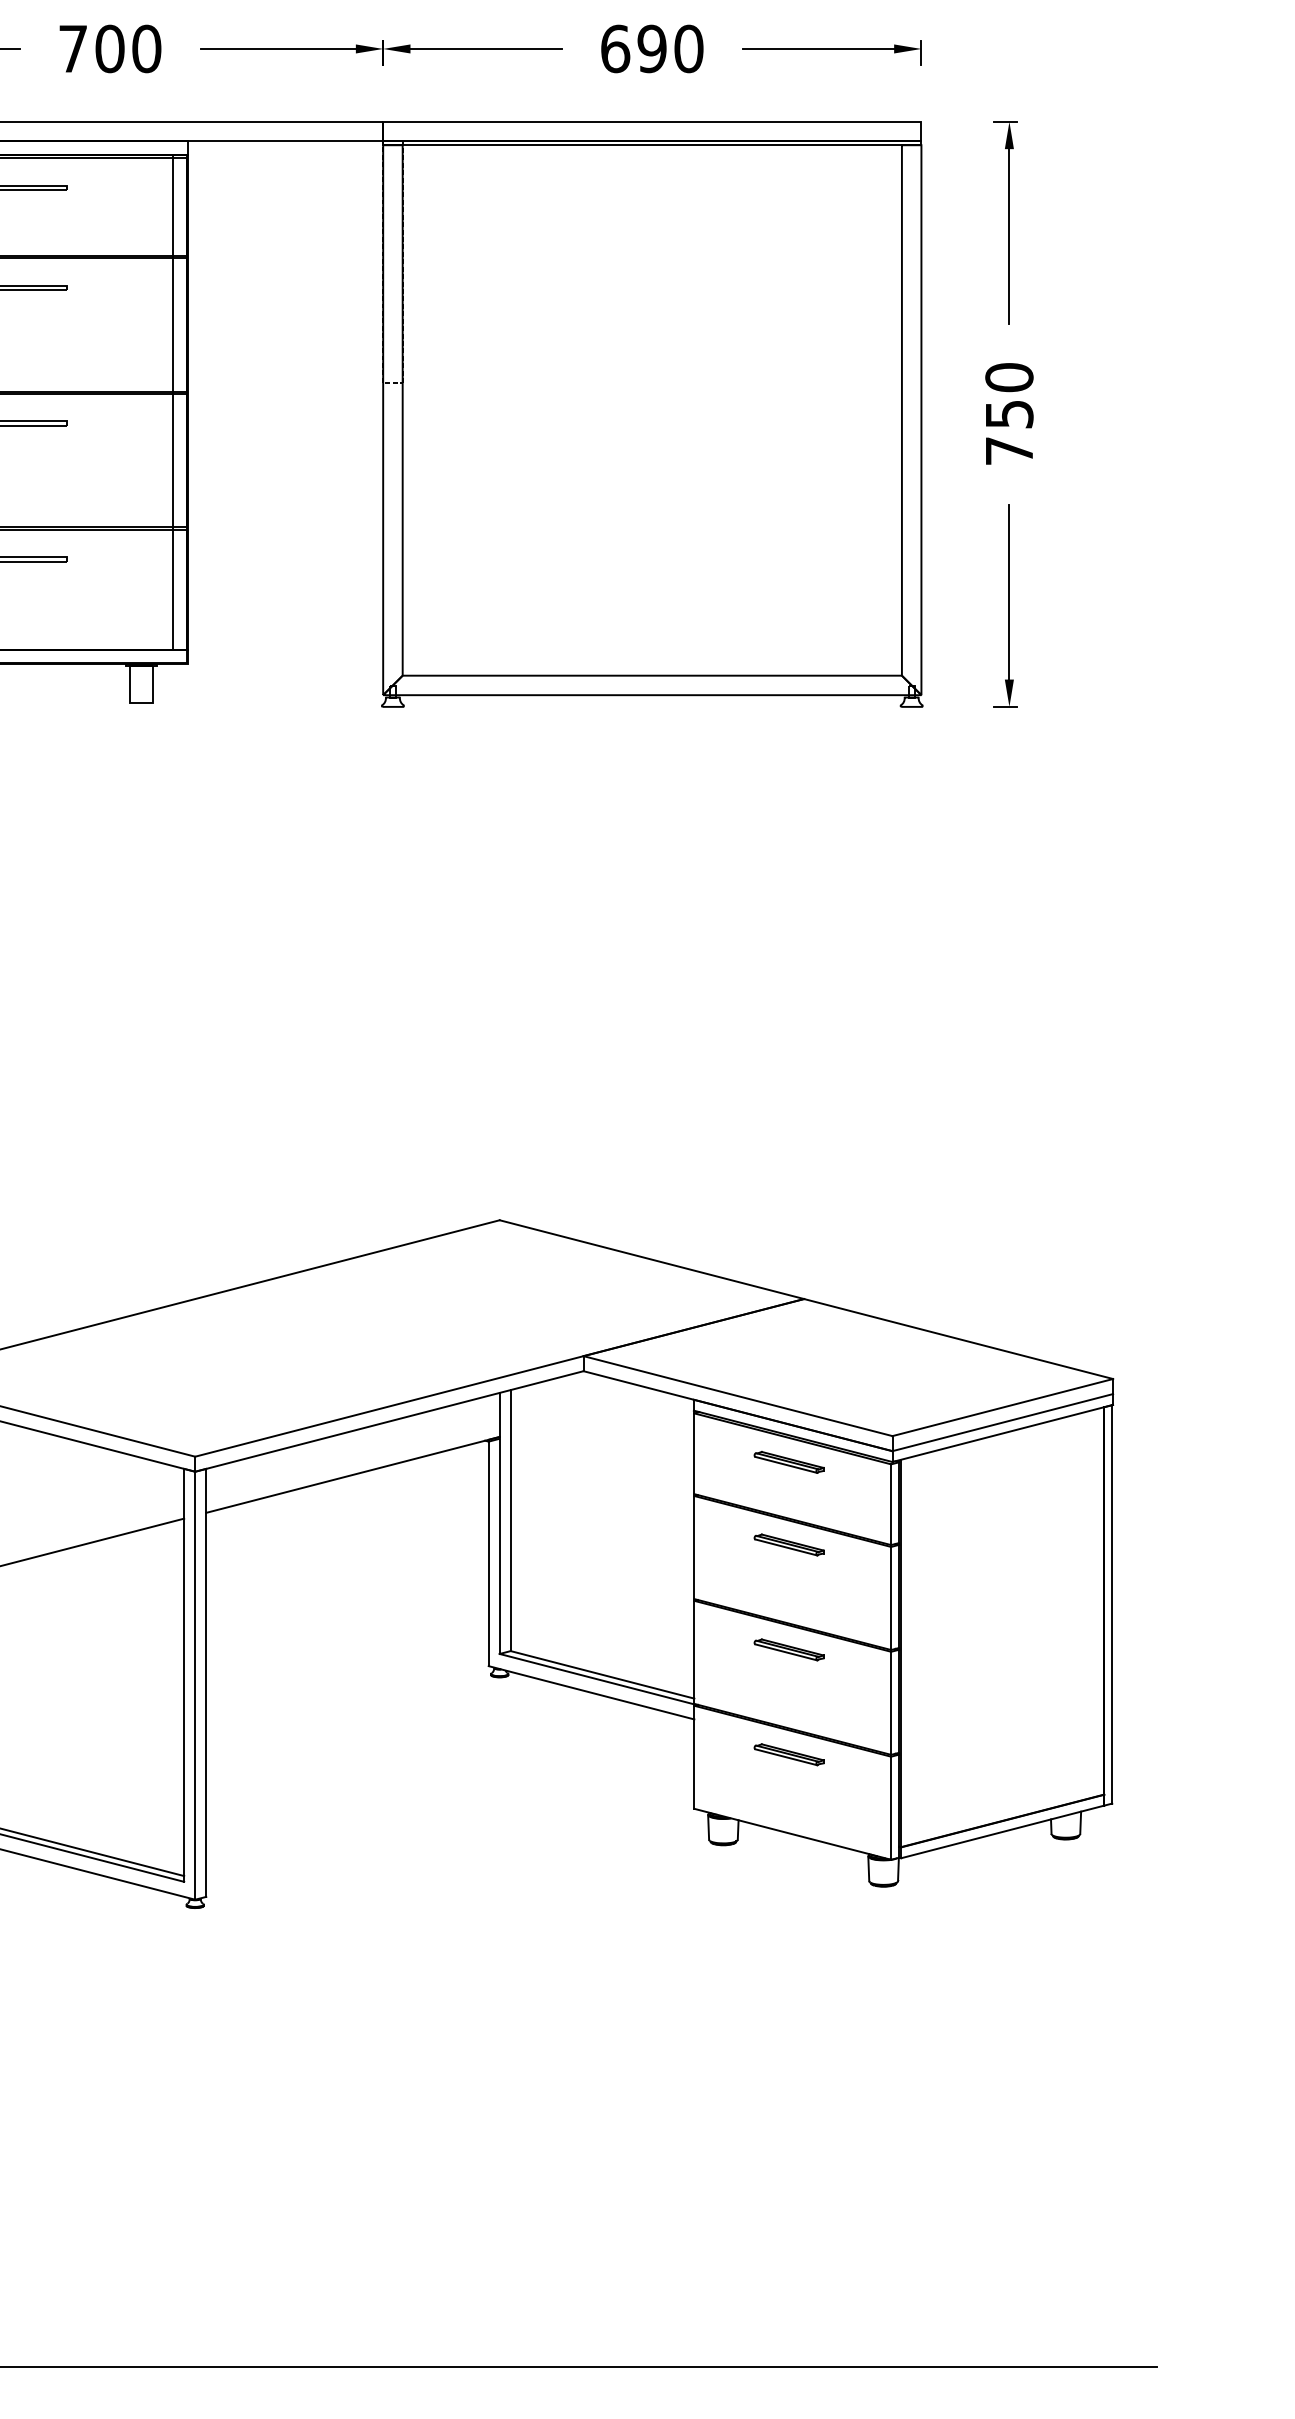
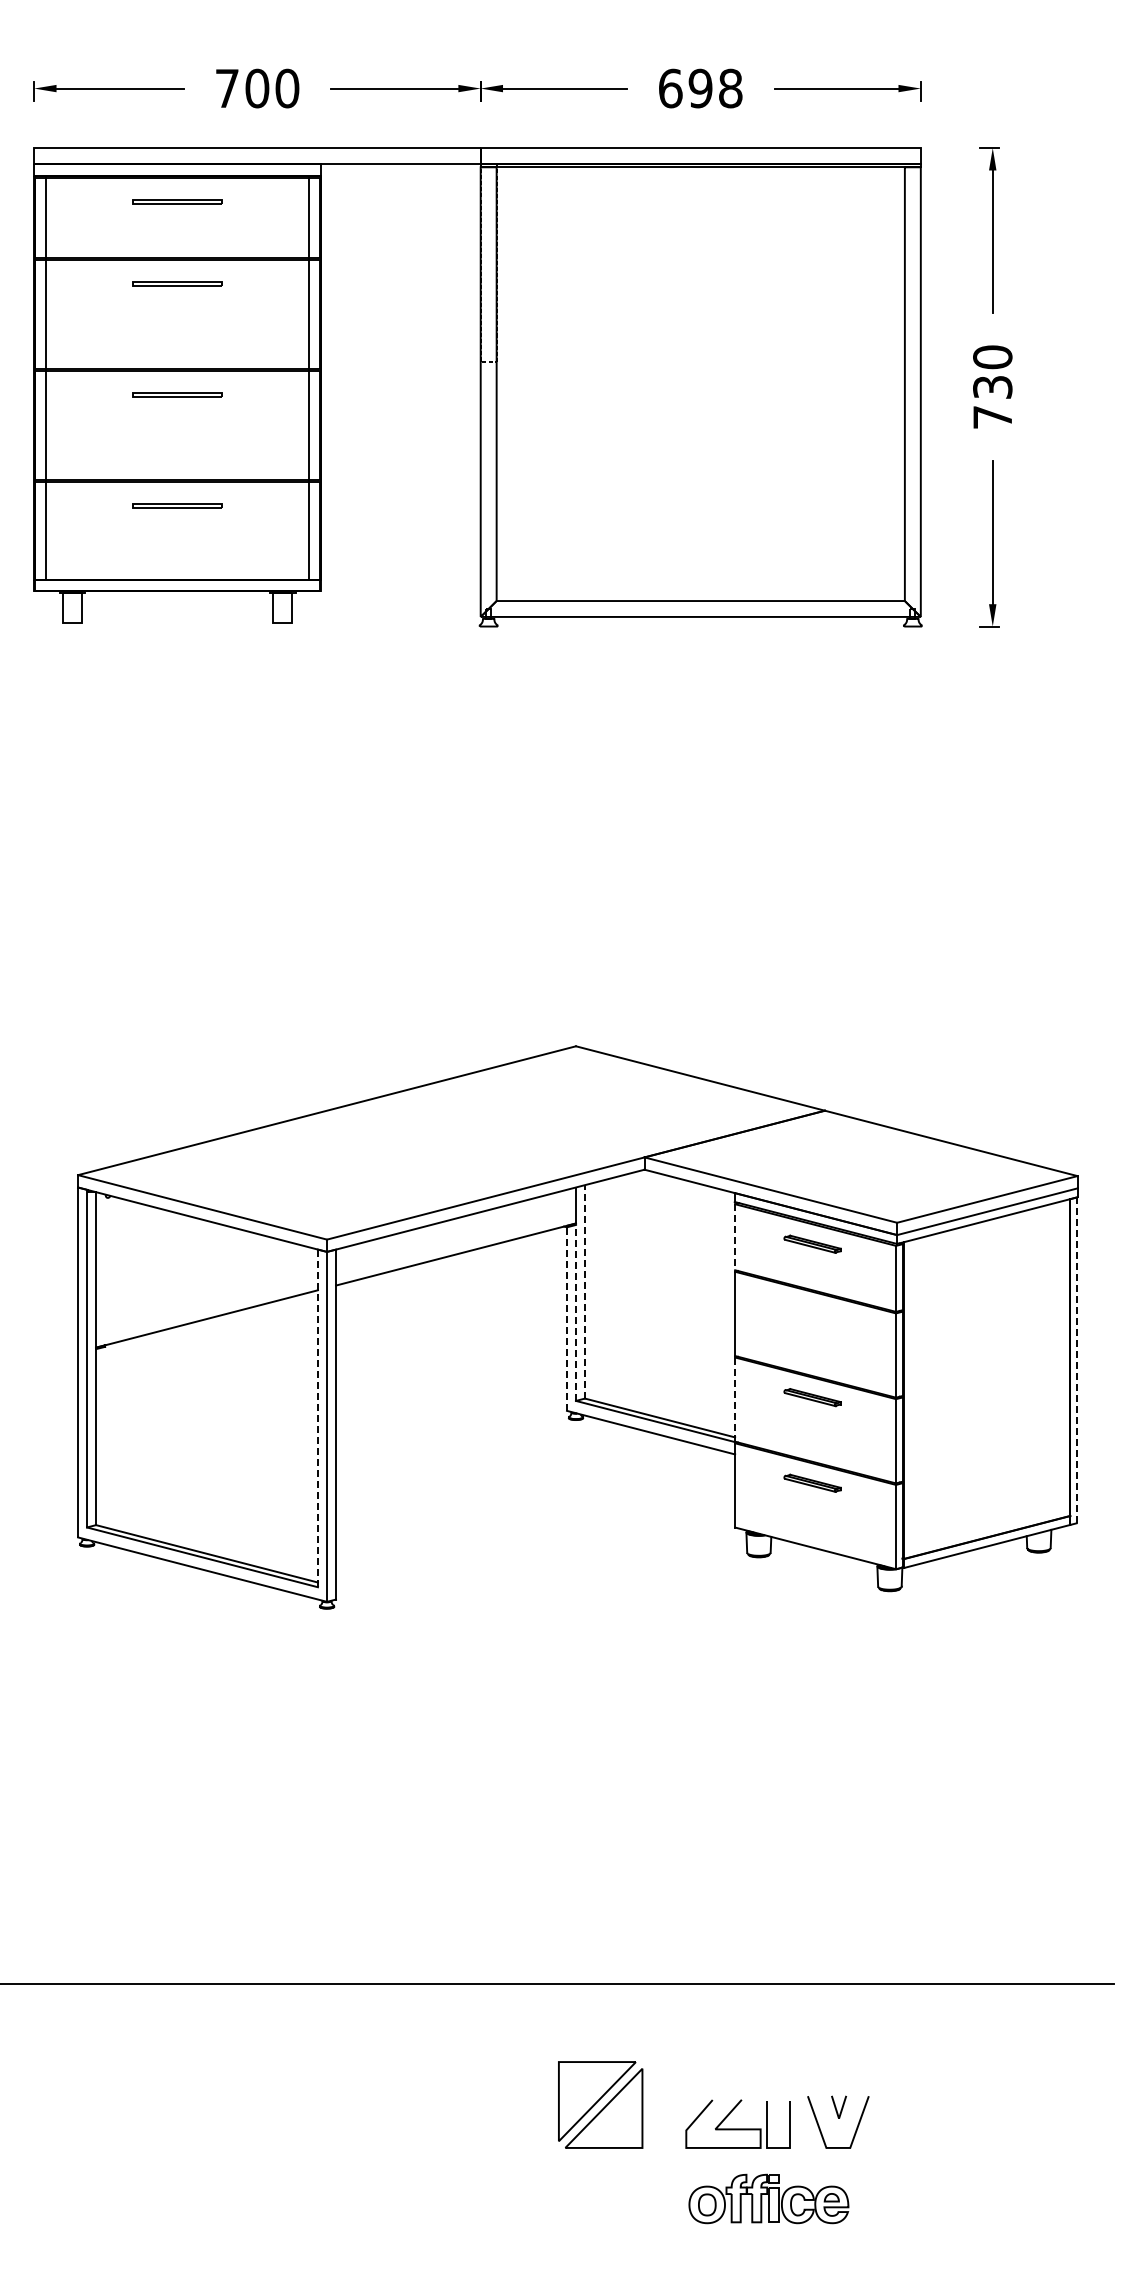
text: (688, 48) -> (730, 88), 690 -> 698
text: (1009, 413) -> (992, 386), 750 -> 730
line: (694, 1454) -> (735, 1237), solid -> dashed
line: (510, 1520) -> (584, 1291), solid -> dashed
part: (788, 1544) -> (812, 1311), removed
line: (500, 1545) -> (576, 1312), solid -> dashed
line: (489, 1554) -> (567, 1319), solid -> dashed
line: (1111, 1604) -> (1076, 1360), solid -> dashed
line: (694, 1653) -> (735, 1400), solid -> dashed
line: (183, 1675) -> (317, 1418), solid -> dashed

